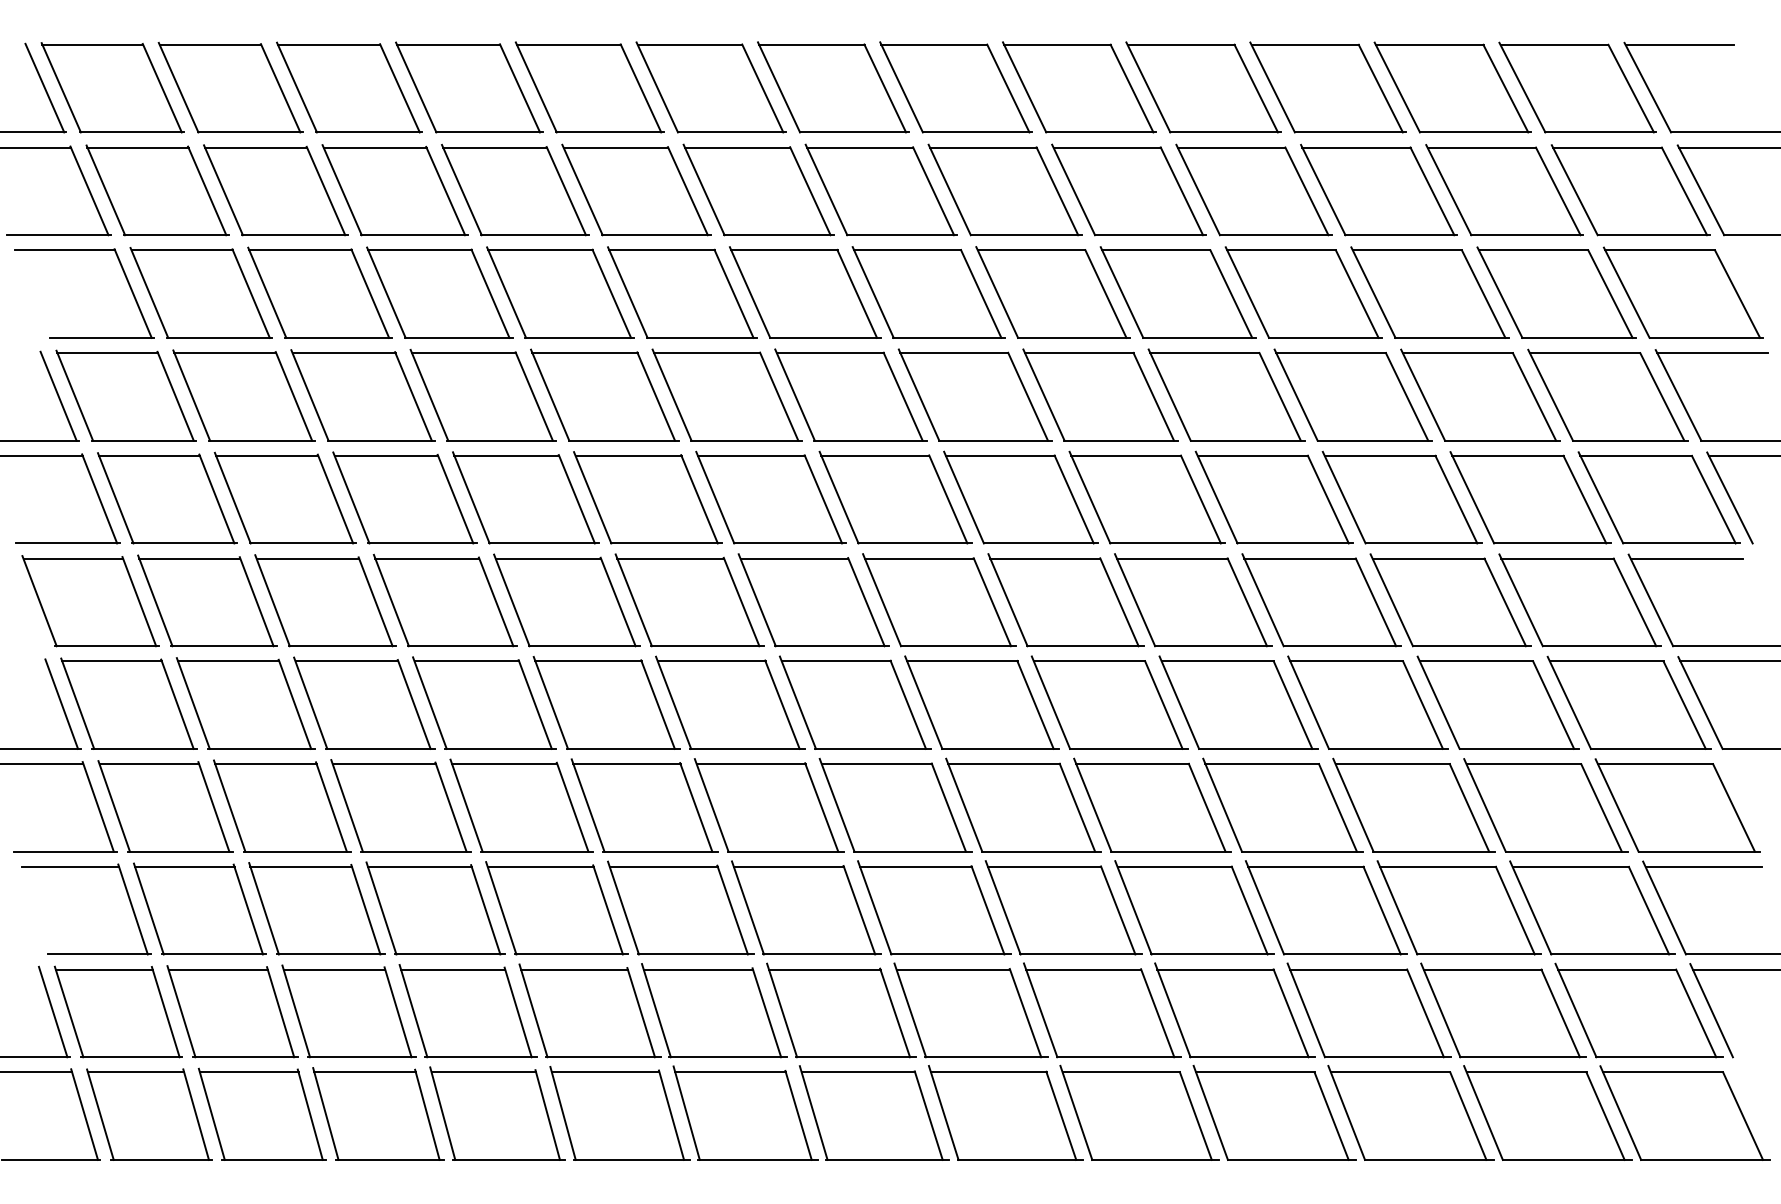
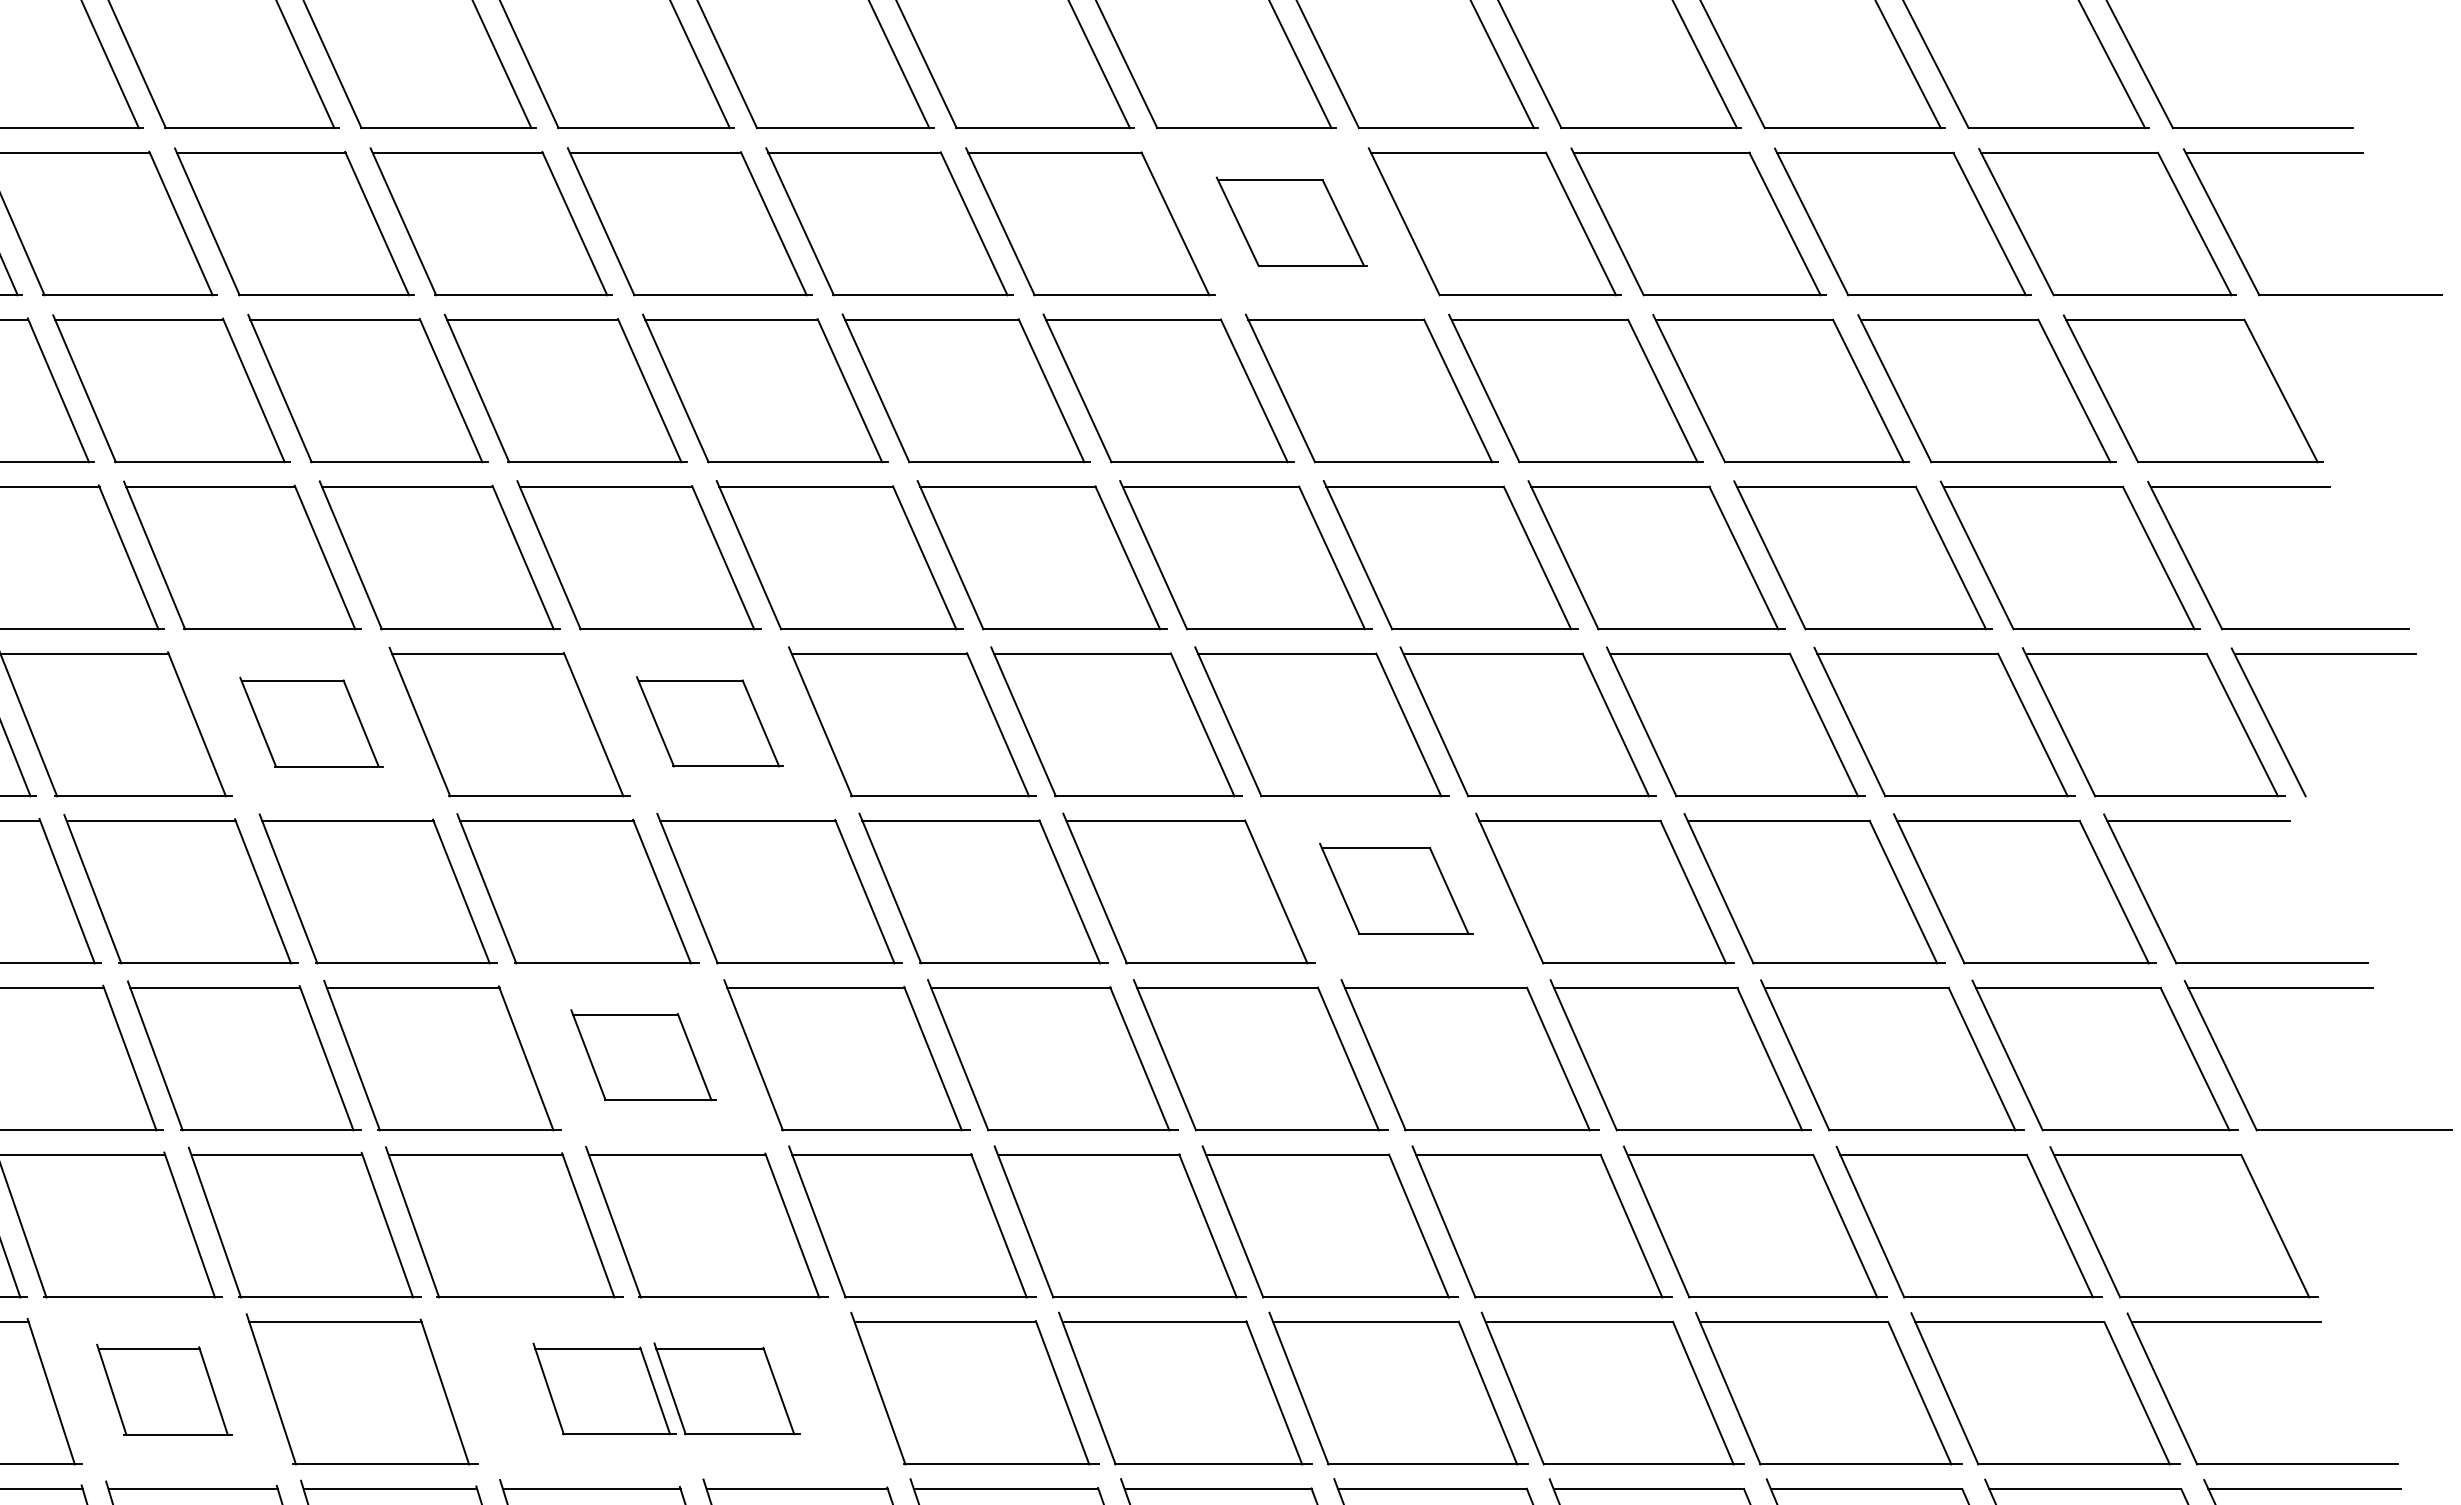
part: (1128, 189) -> (1290, 220), size x0.6
part: (525, 497) -> (310, 721), size x0.6
part: (770, 497) -> (709, 721), size x0.6
part: (1193, 600) -> (1396, 889), size x0.6
part: (730, 702) -> (643, 1054), size x0.6
part: (744, 907) -> (666, 1388), size x0.6
part: (435, 908) -> (164, 1389), size x0.6

